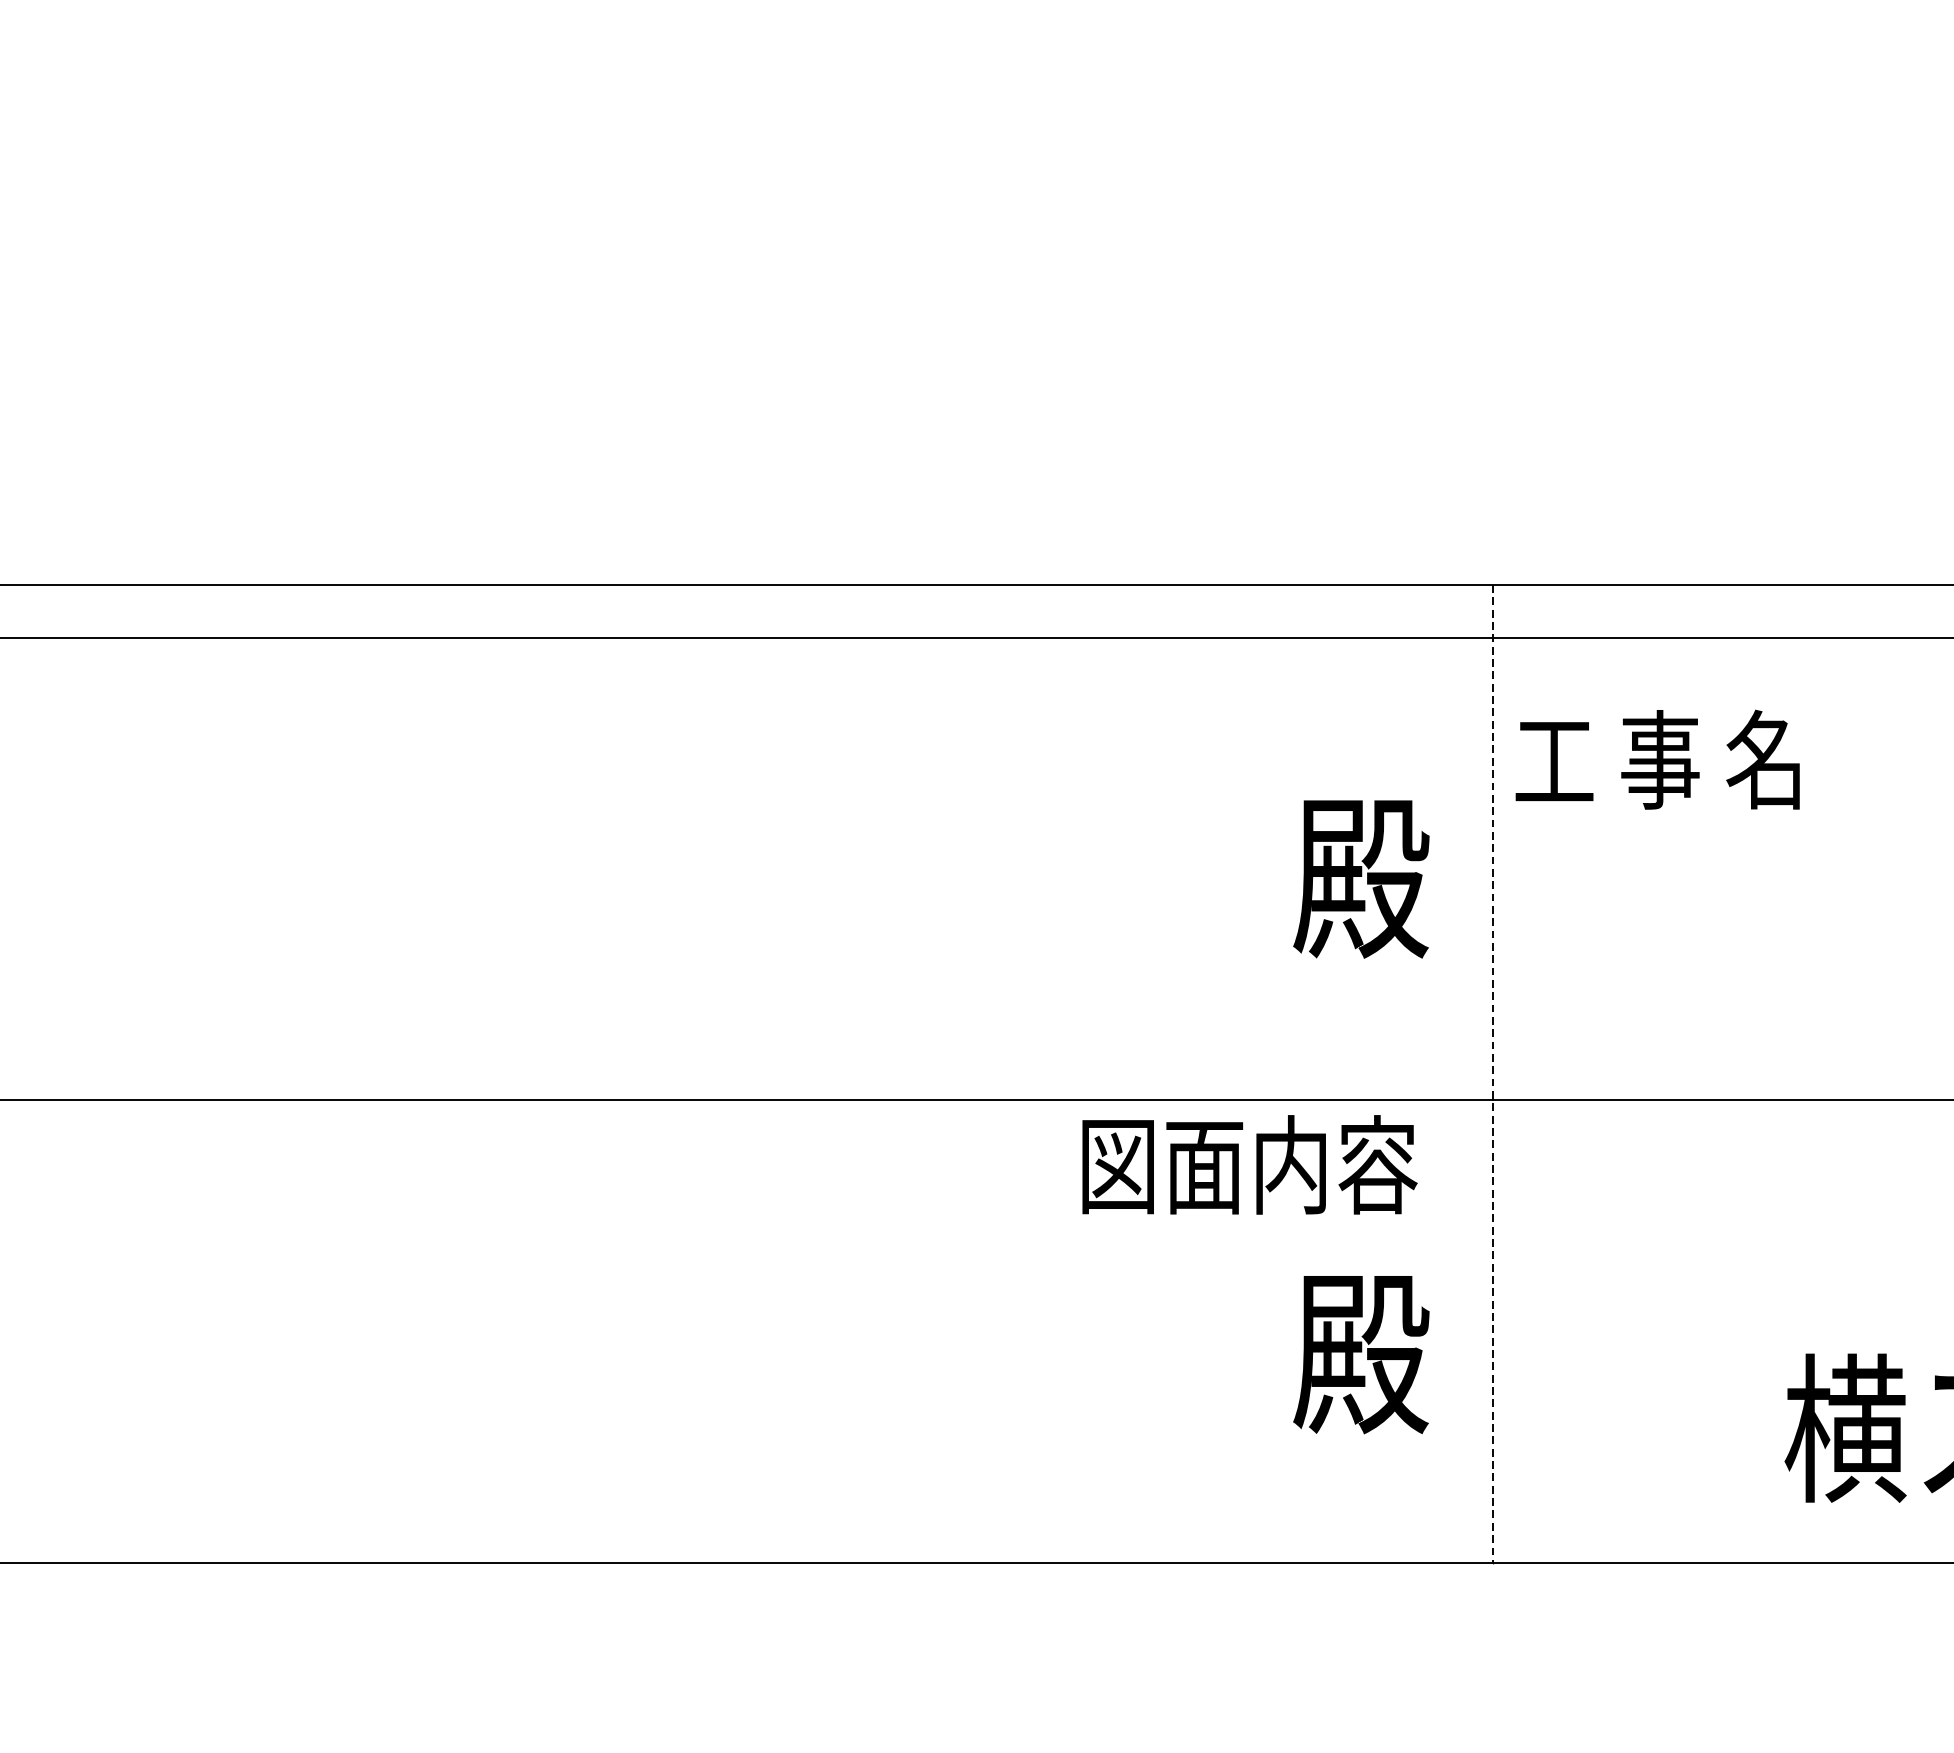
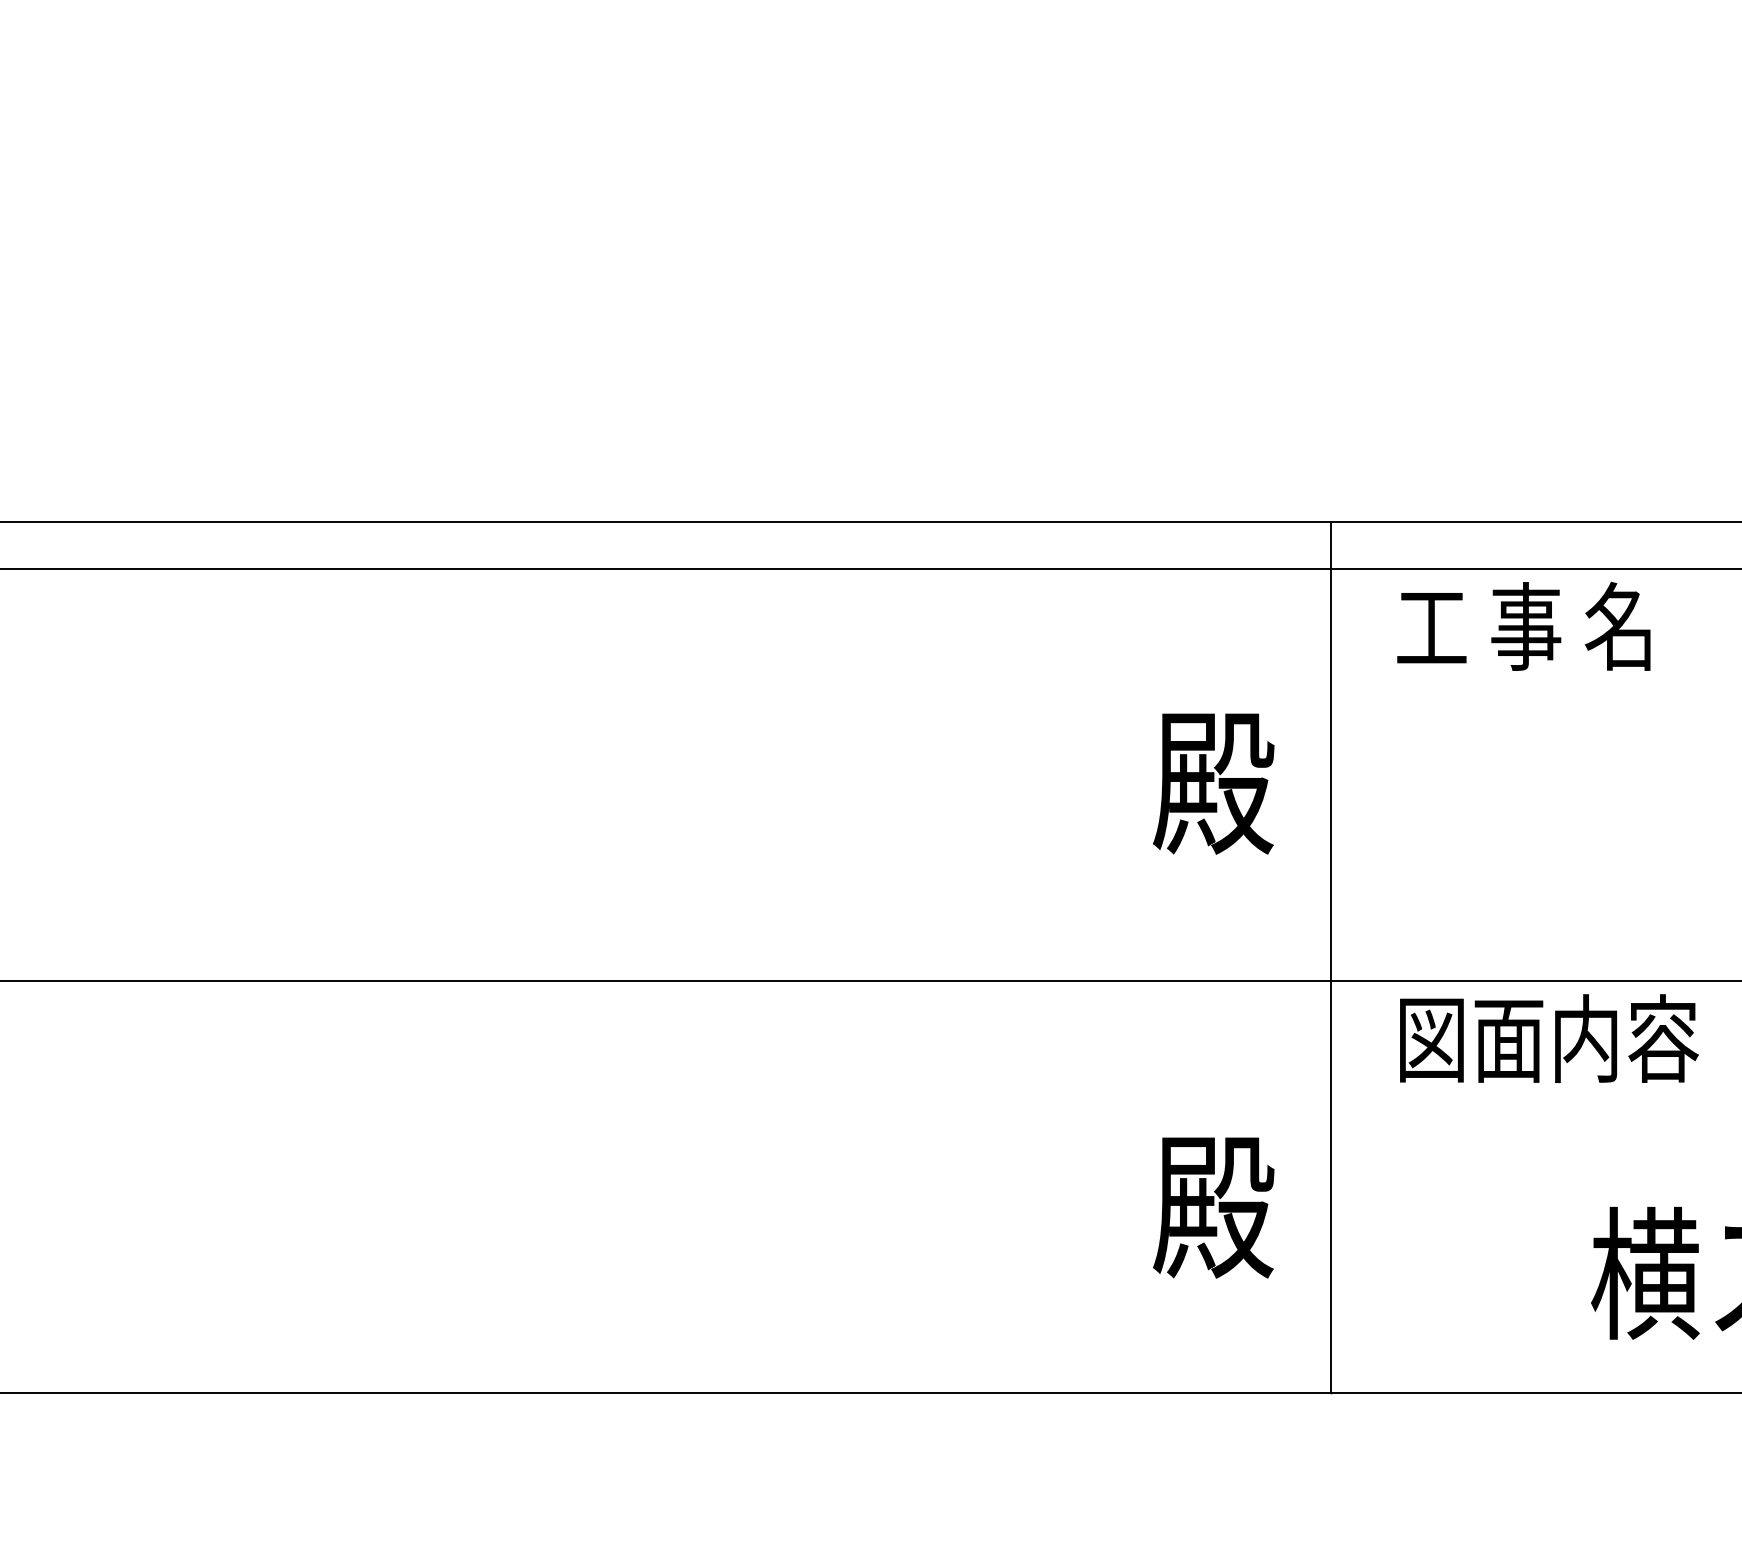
text: (1657, 759) -> (1523, 626), moved
line: (1493, 1073) -> (1331, 957), dashed -> solid
text: (1250, 1164) -> (1549, 1038), moved

